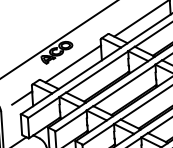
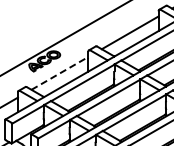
line: (72, 64) -> (59, 73), solid -> dashed

